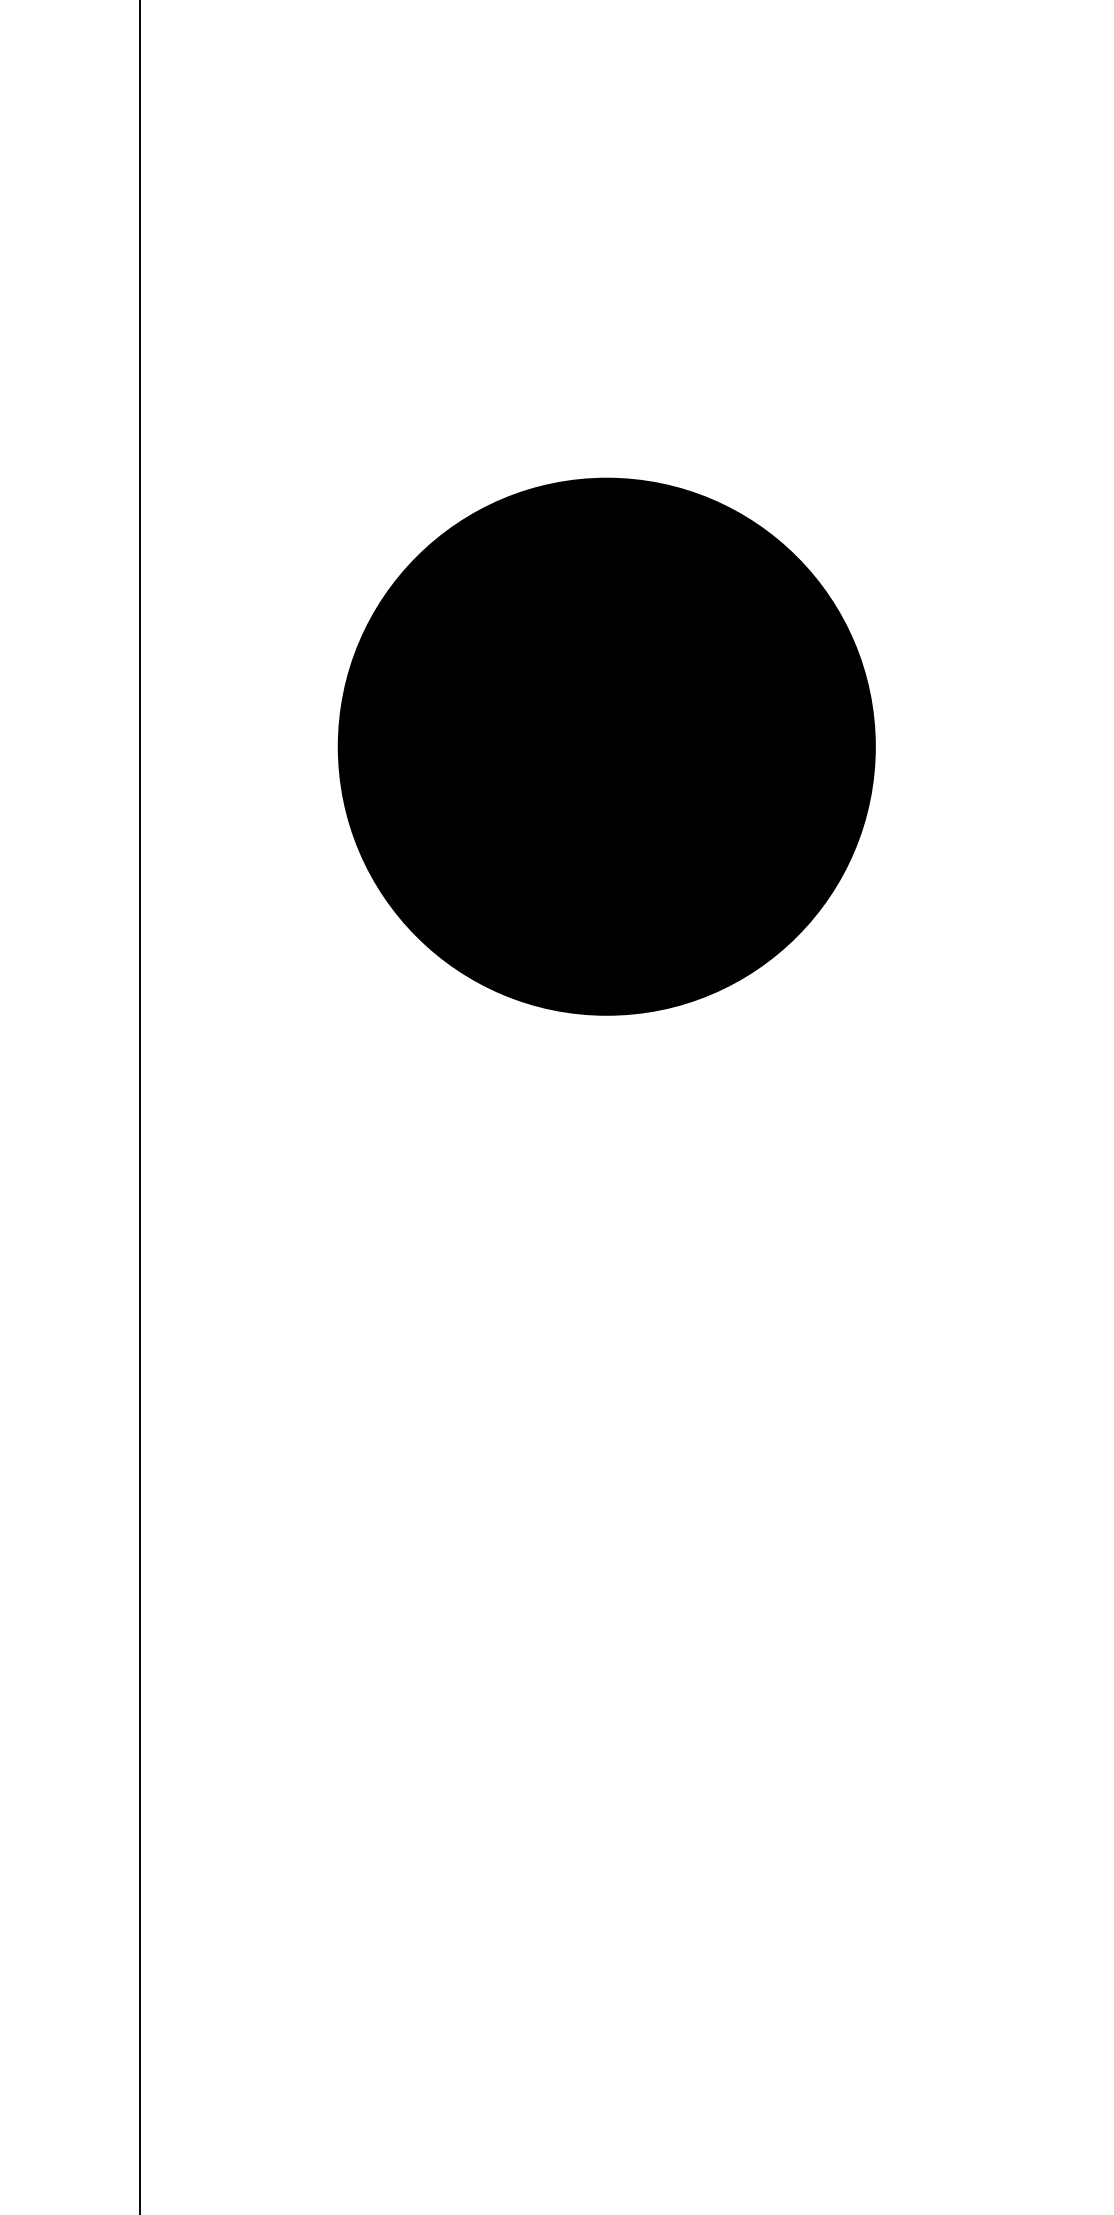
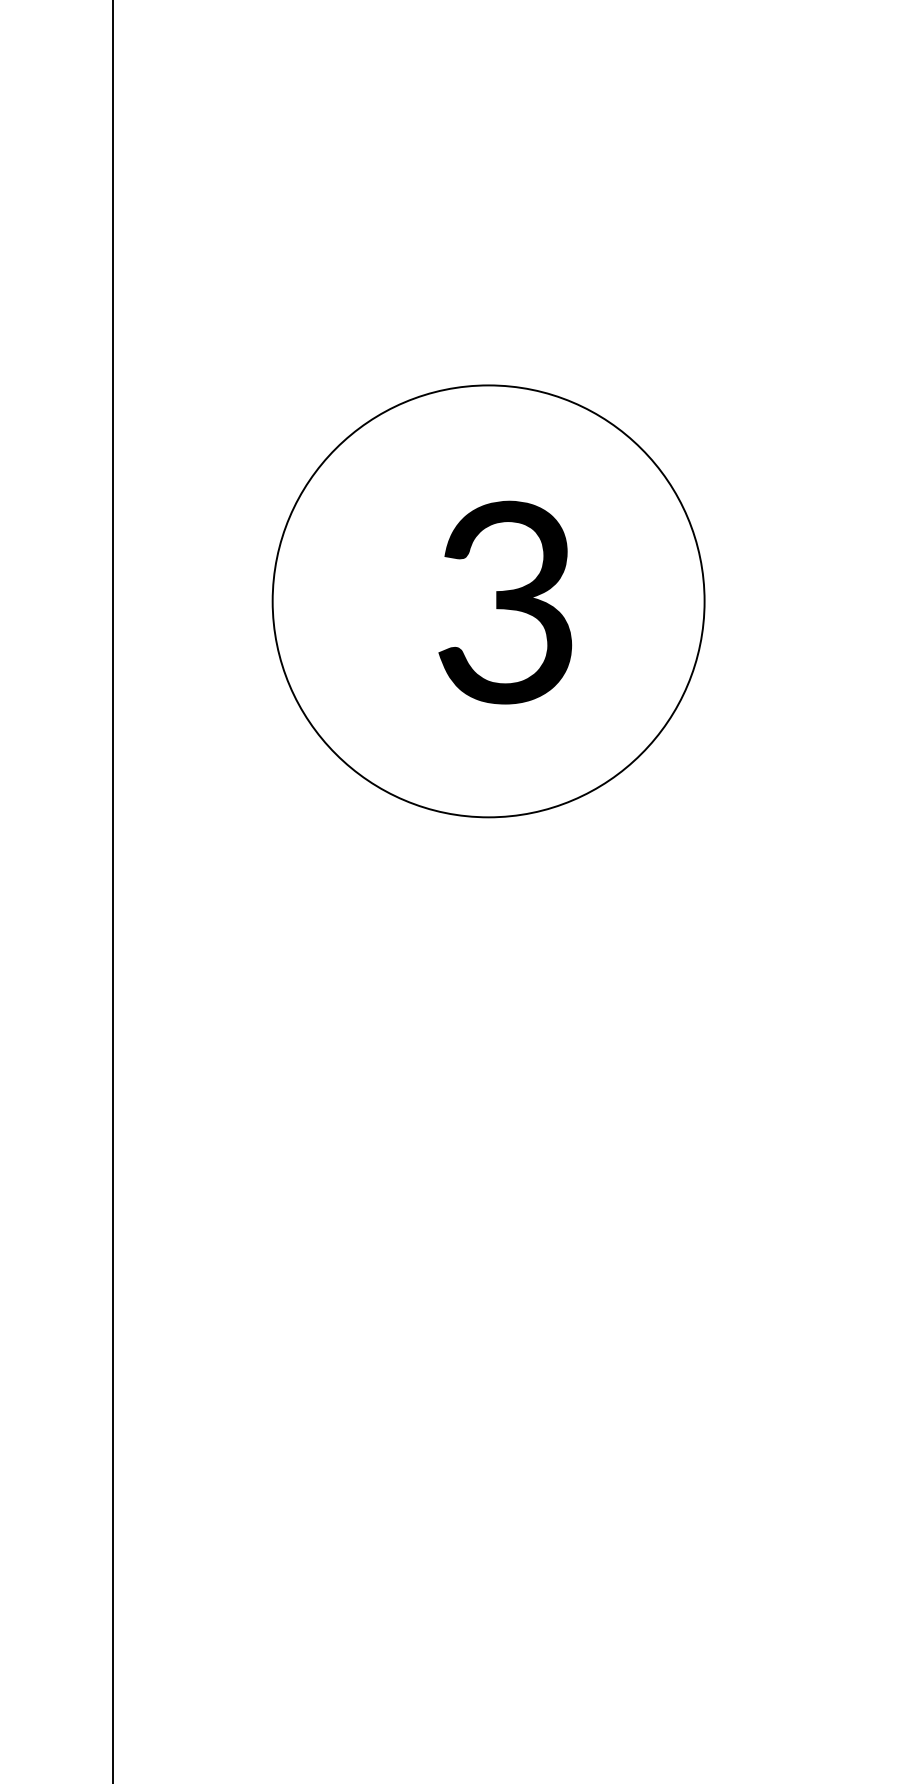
fill: (606, 746) -> (488, 601), removed

